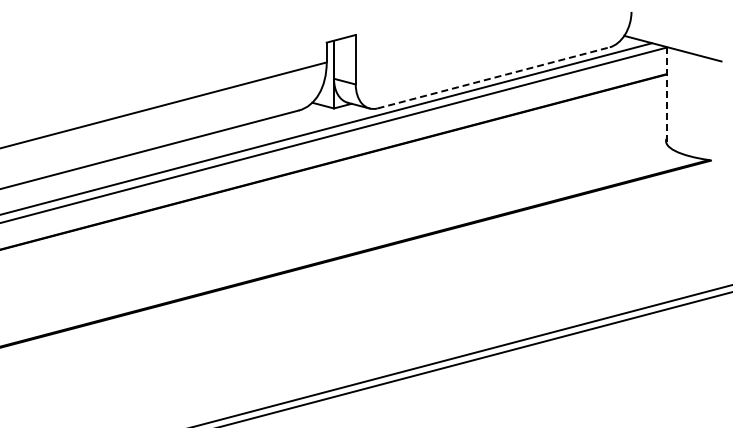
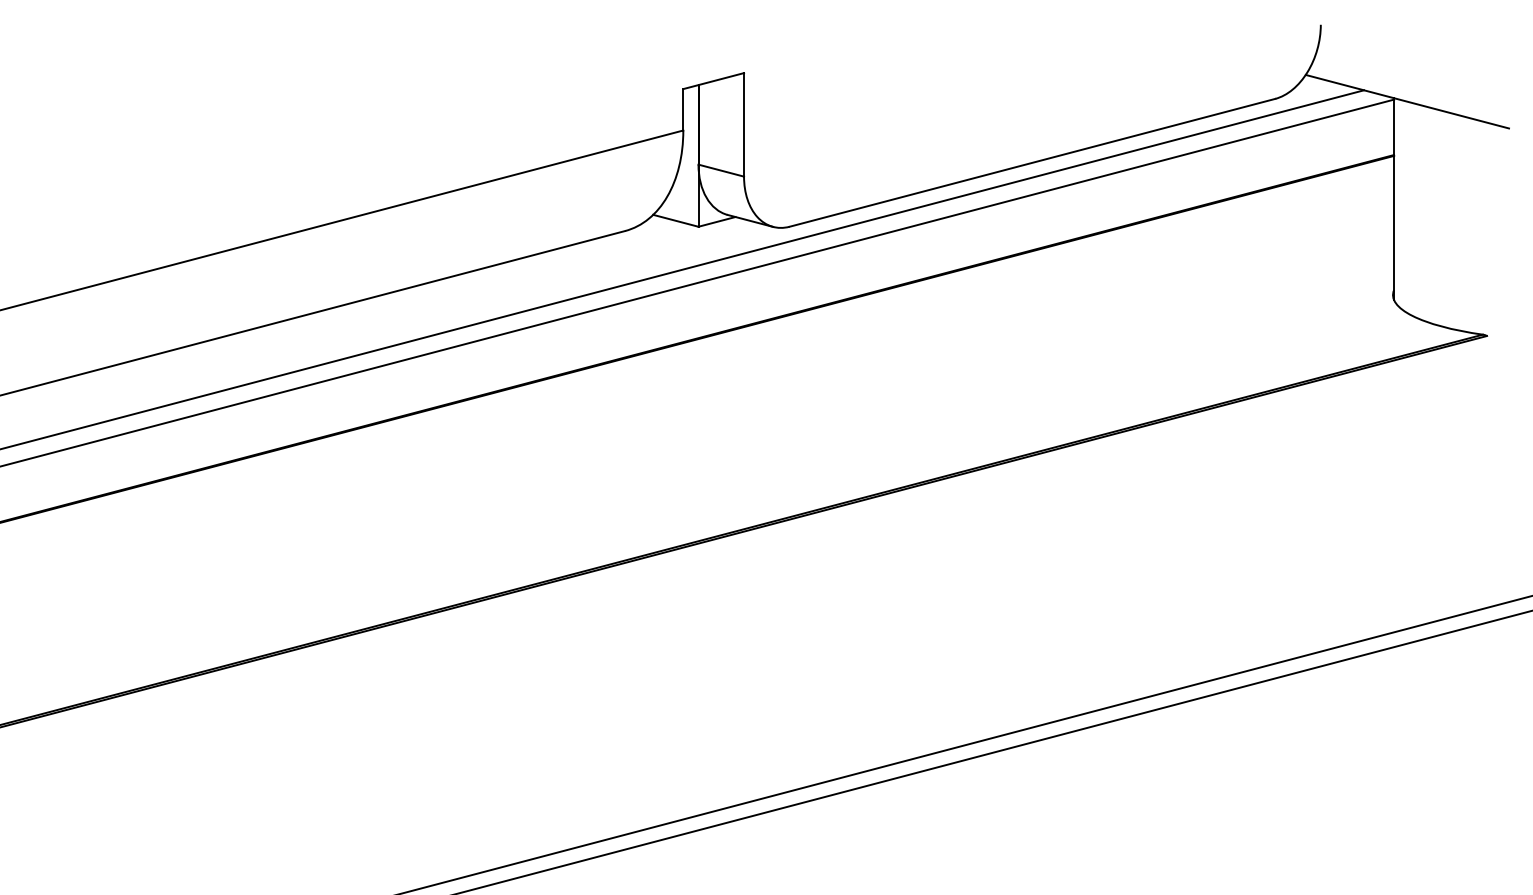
line: (494, 77) -> (1034, 161), dashed -> solid
line: (666, 95) -> (1393, 199), dashed -> solid

